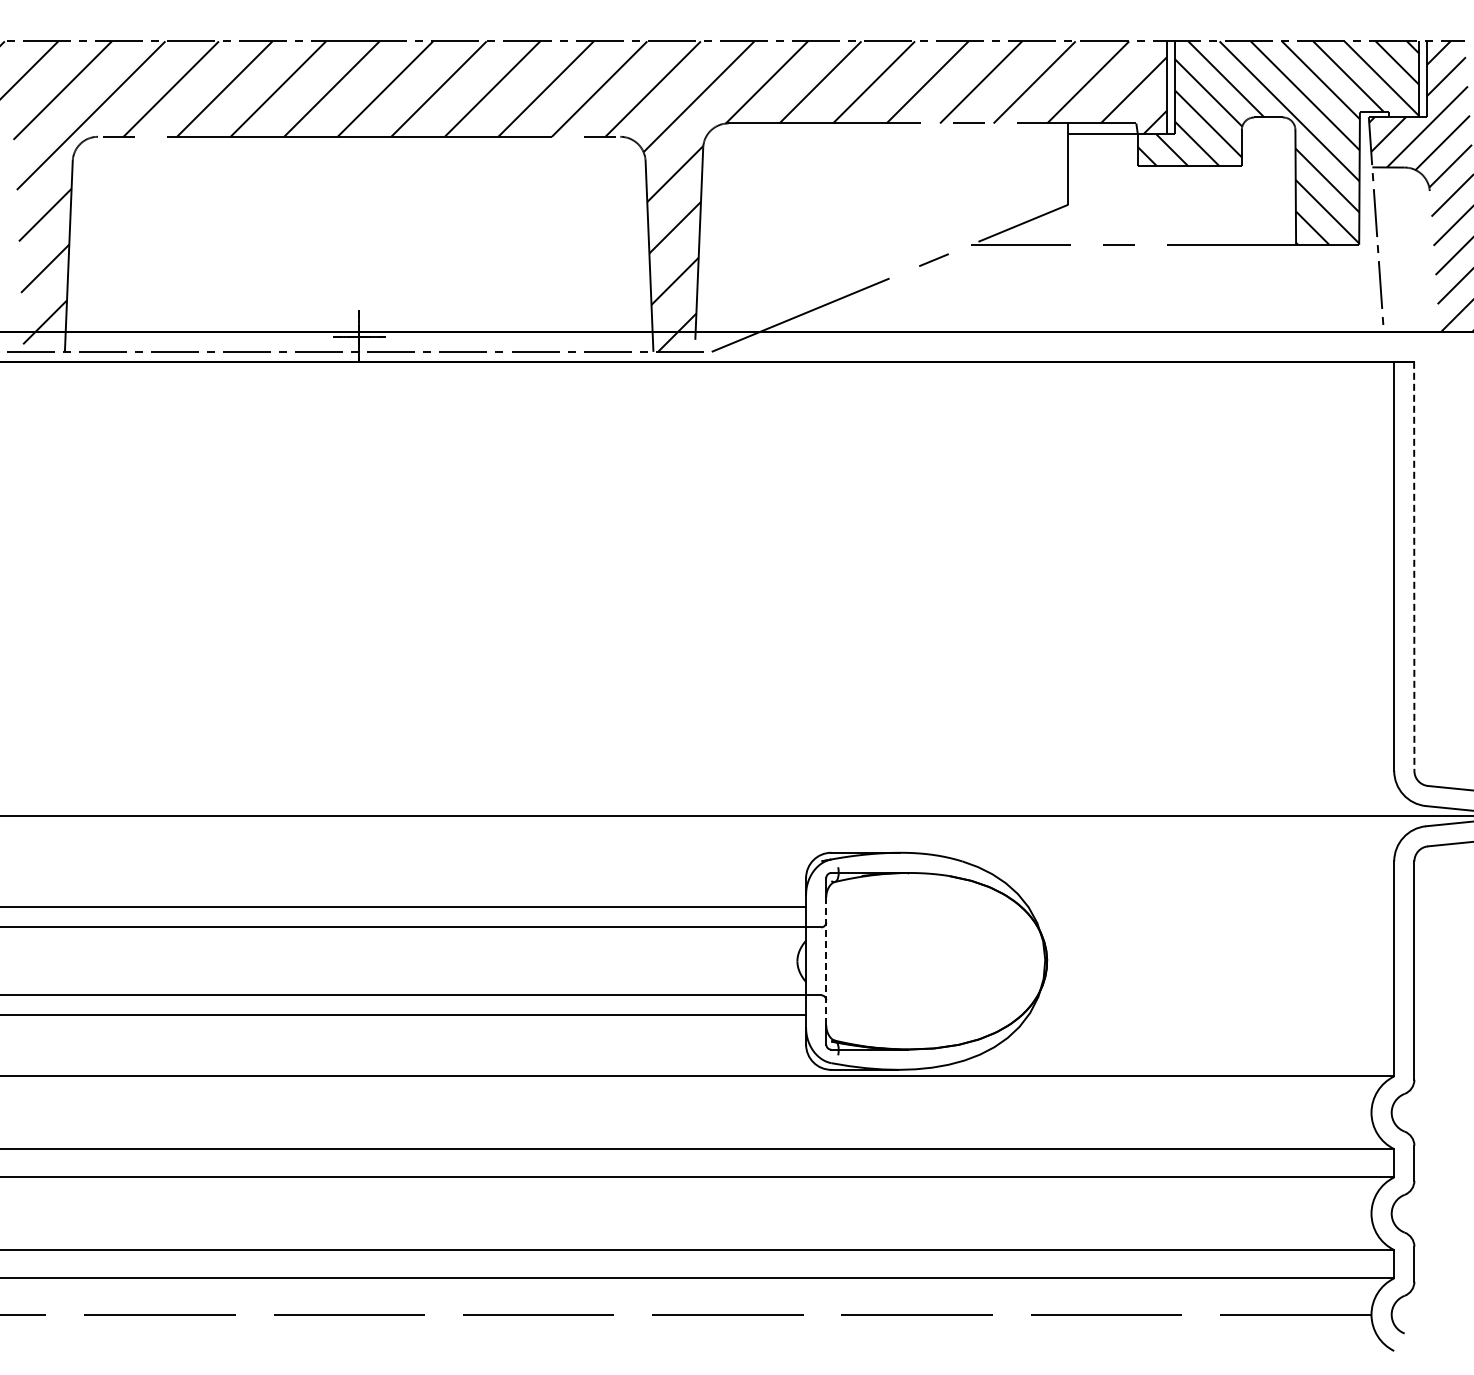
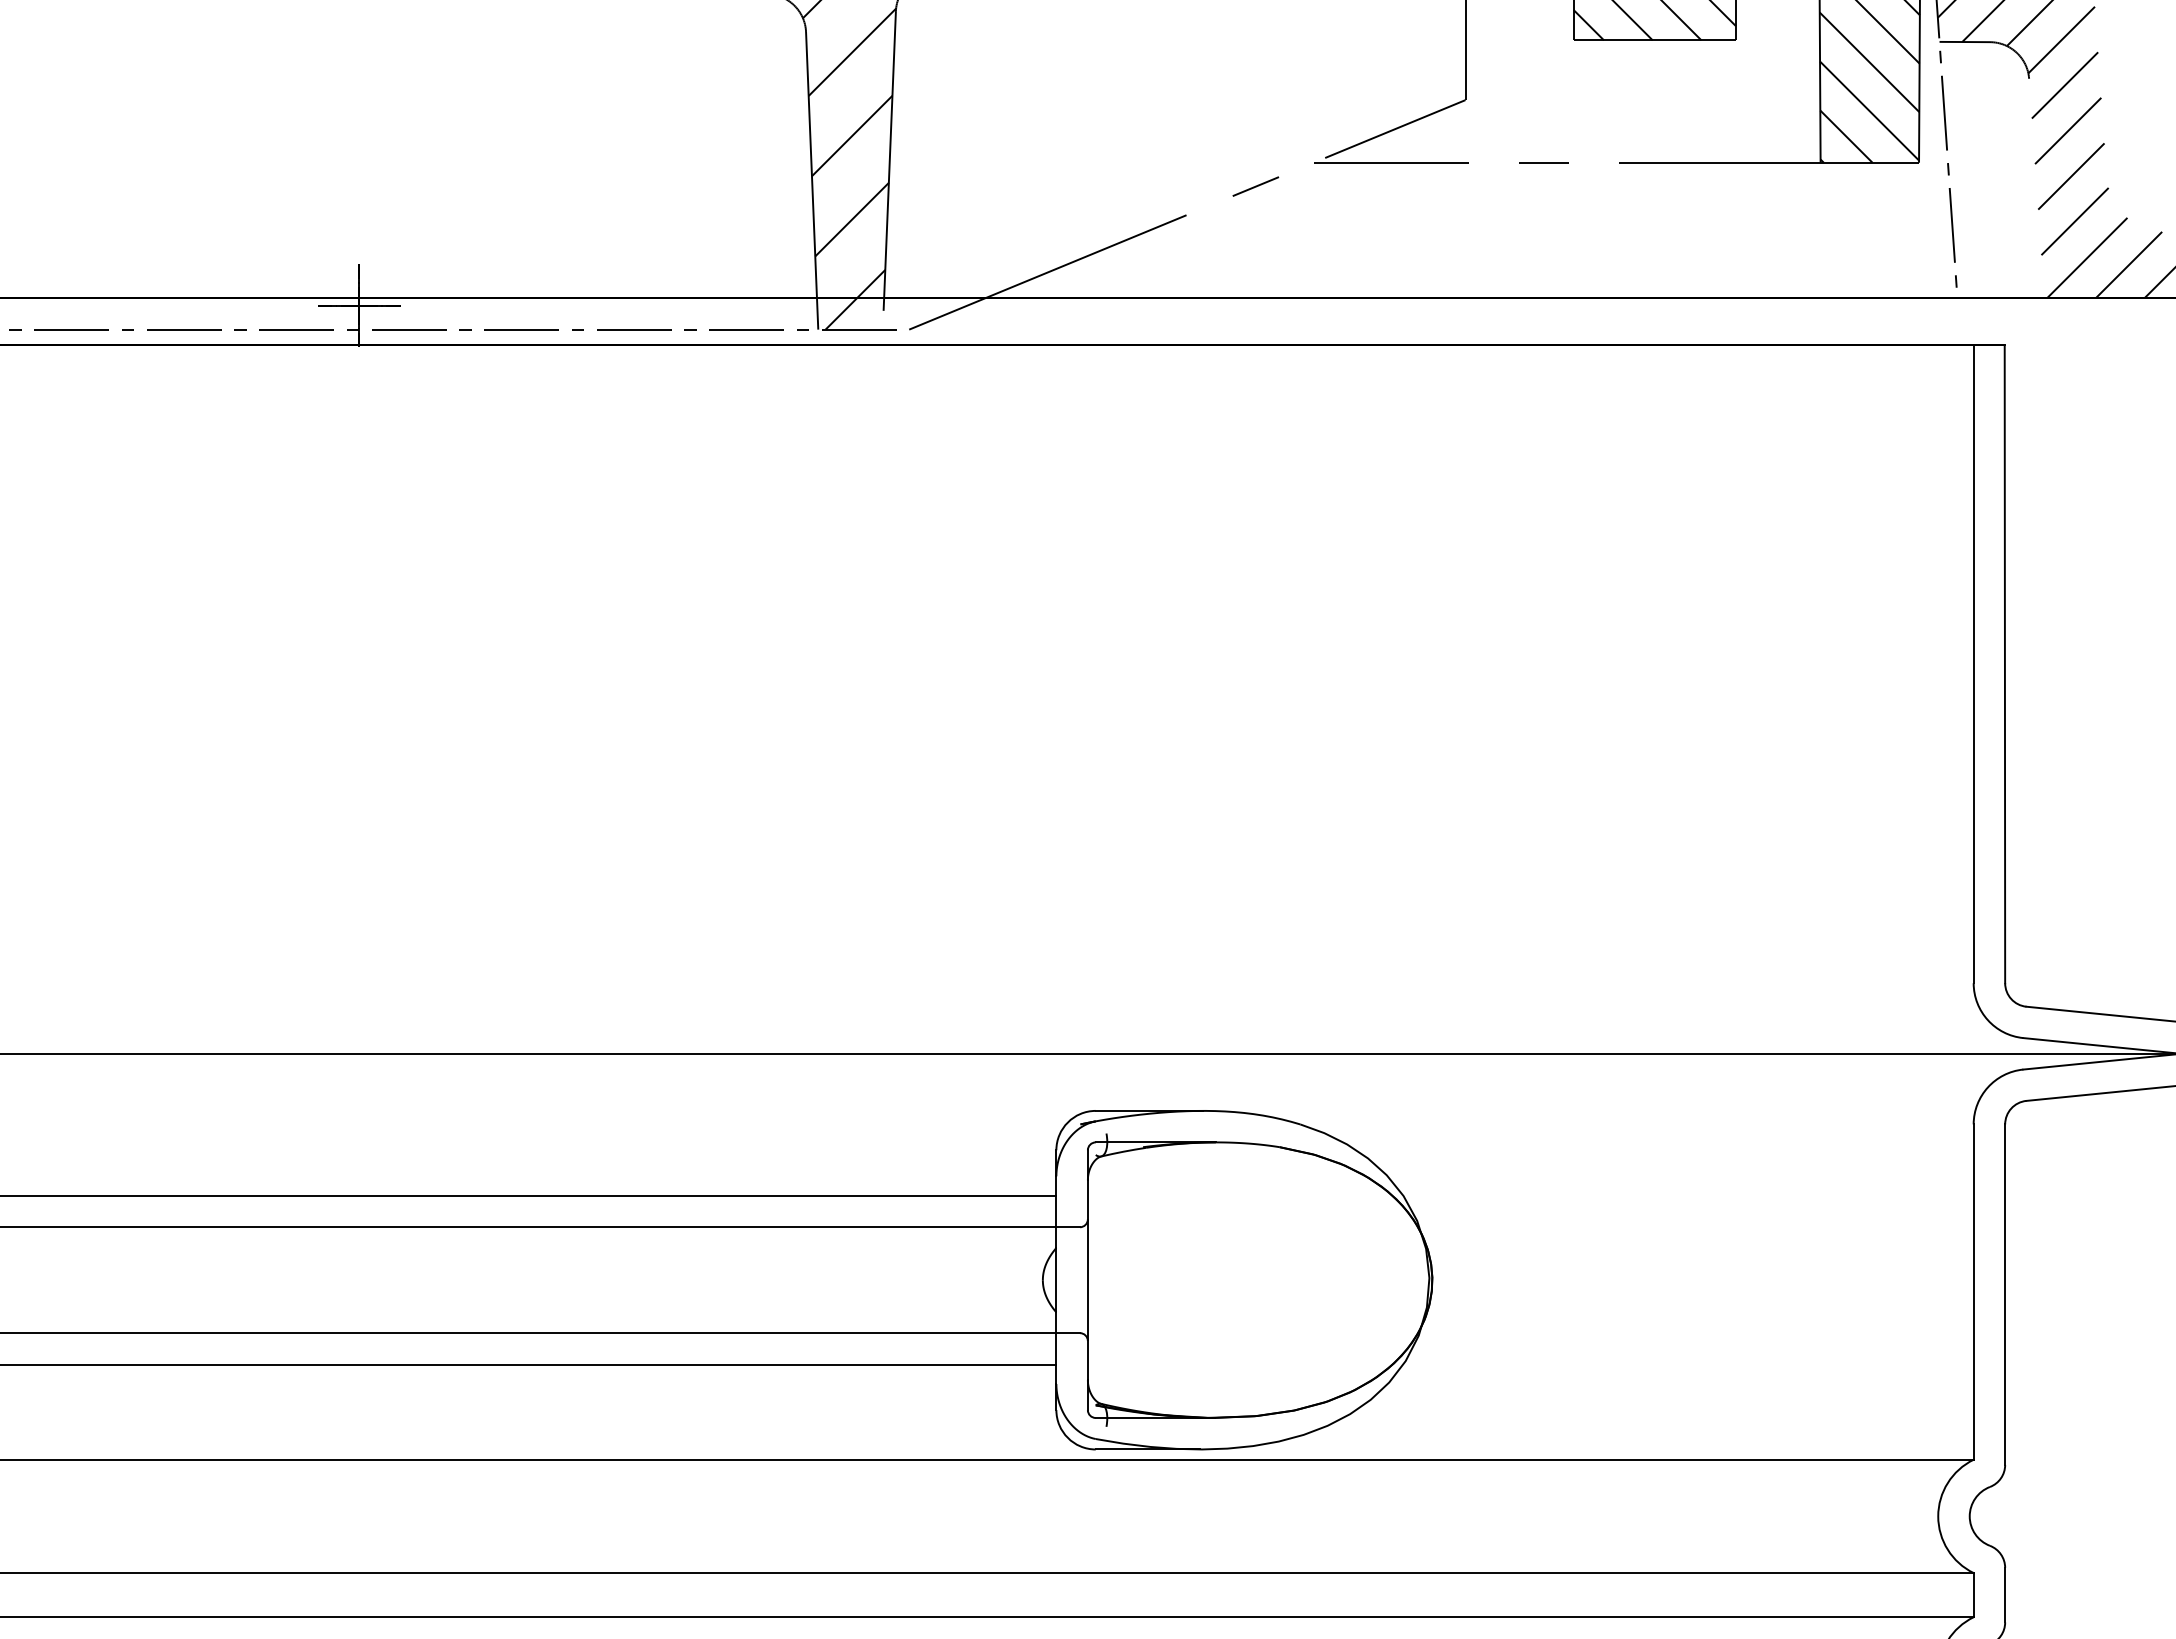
line: (1414, 566) -> (2005, 664), dashed -> solid
line: (826, 961) -> (1088, 1280), dashed -> solid

